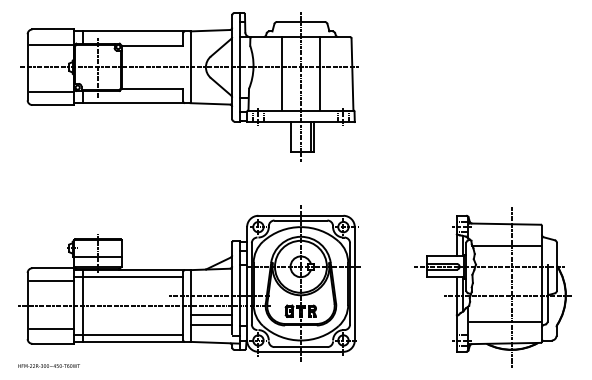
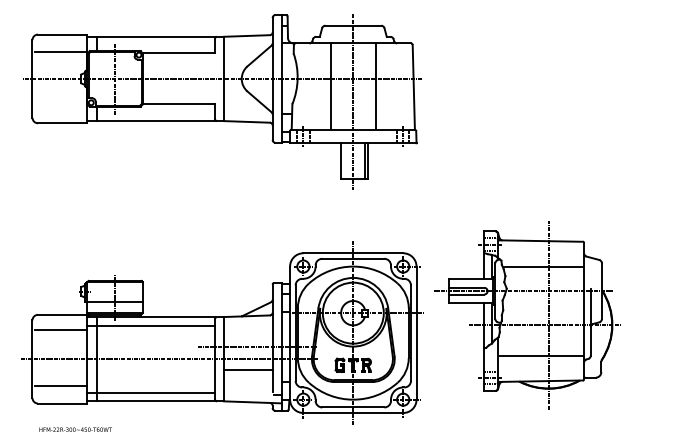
line: (51, 91) -> (60, 107), removed
part: (493, 287) -> (527, 315), moved
line: (210, 324) -> (247, 380), removed
text: (48, 365) -> (75, 429), moved

